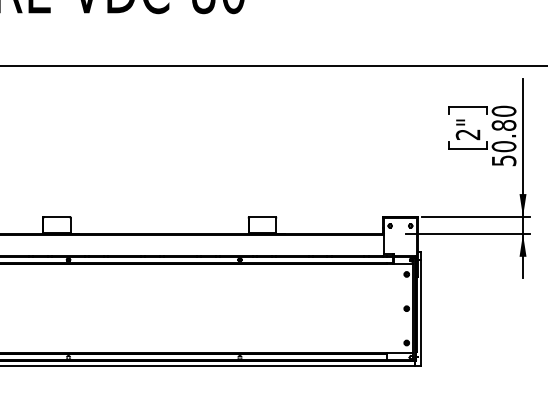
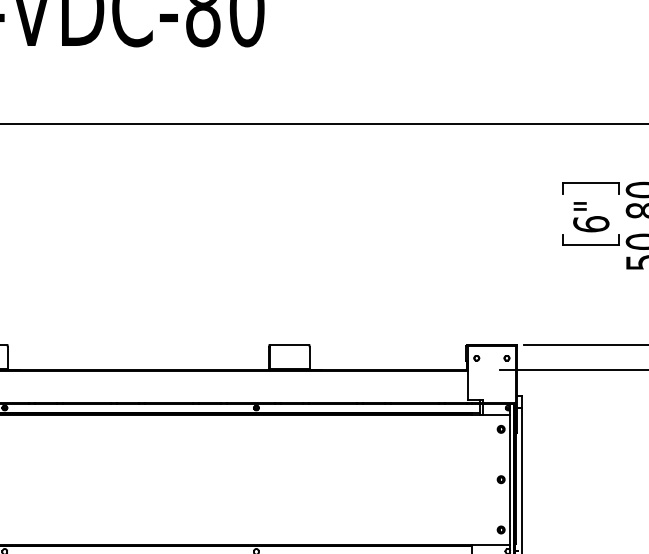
text: (467, 134) -> (590, 224), 2" -> 6"

